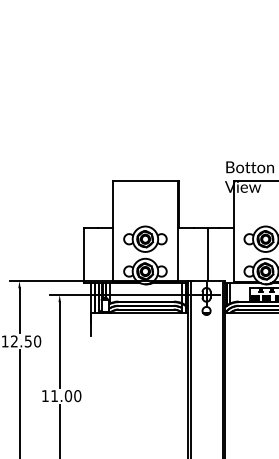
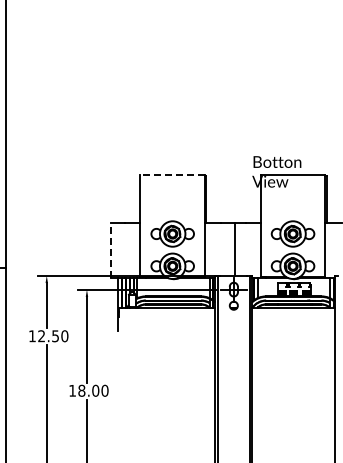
line: (145, 180) -> (172, 175), solid -> dashed
line: (84, 255) -> (111, 250), solid -> dashed
text: (54, 395) -> (81, 390), 11.00 -> 18.00

